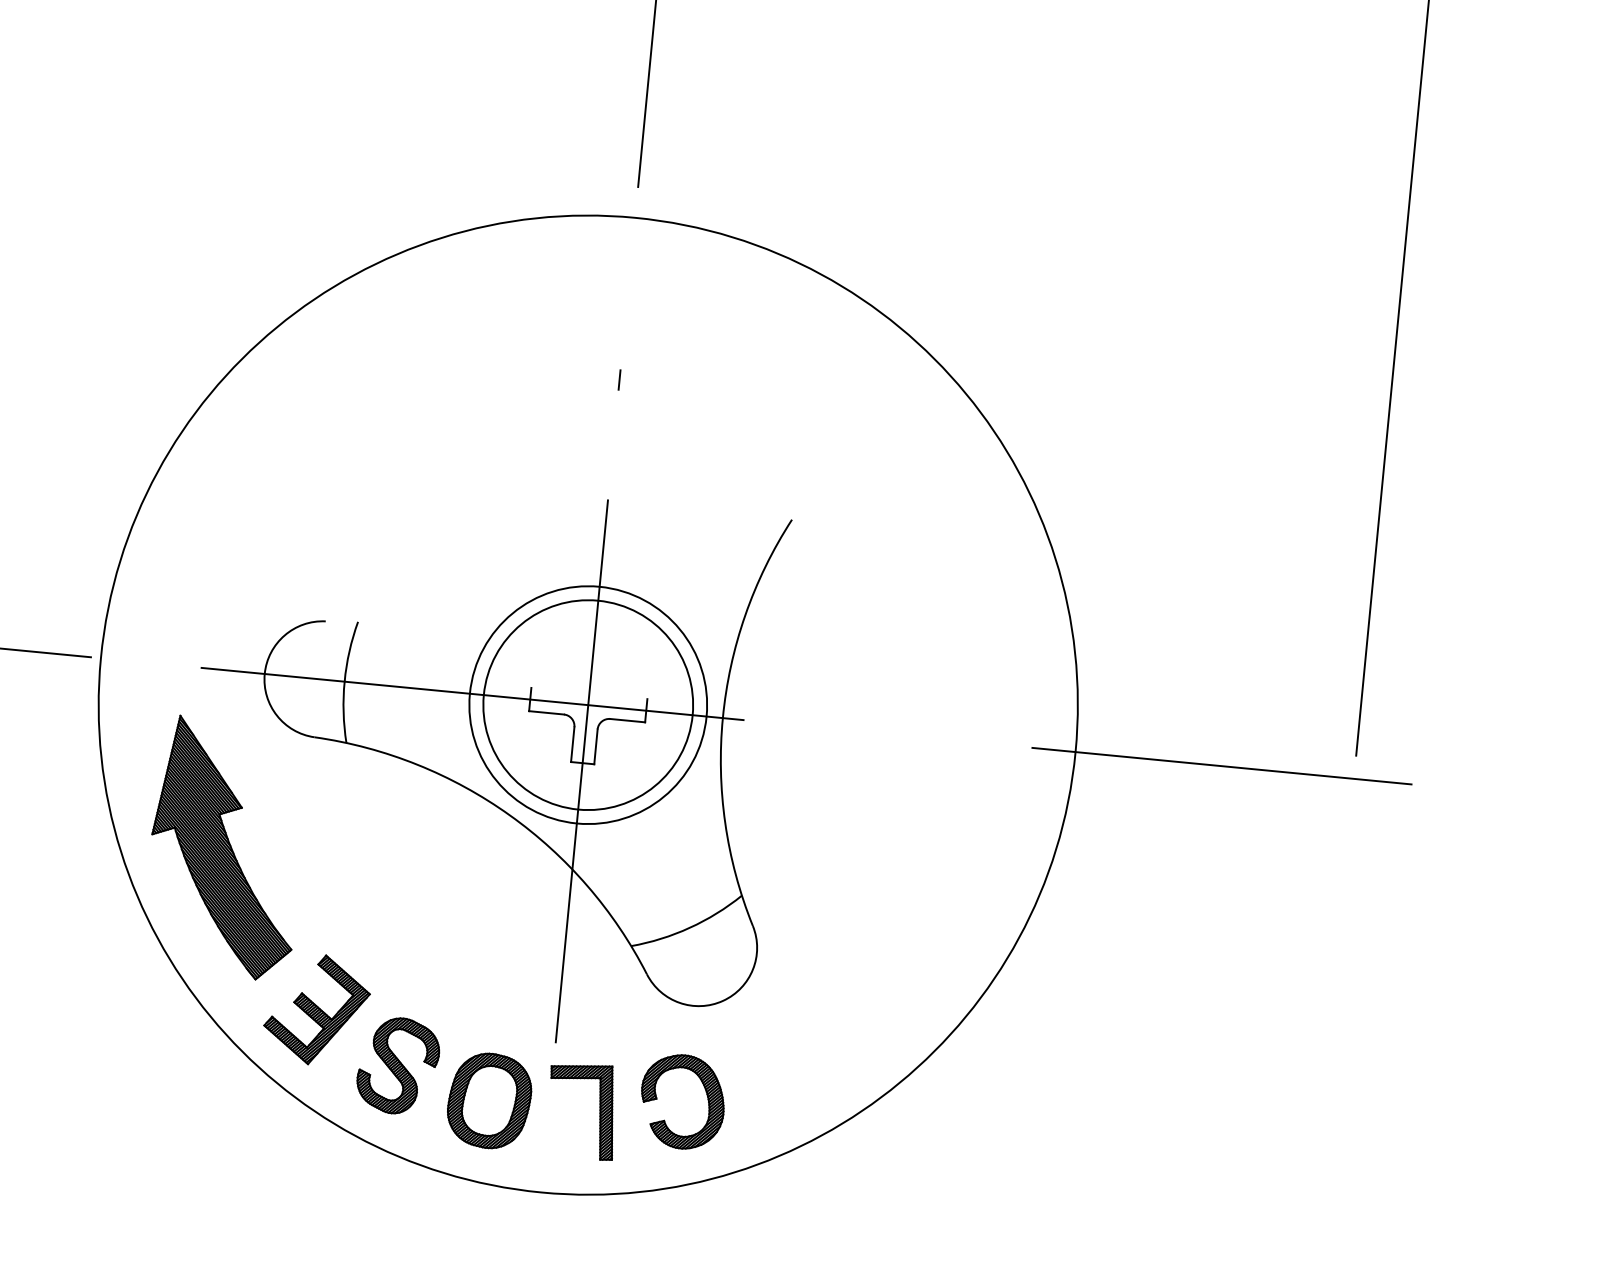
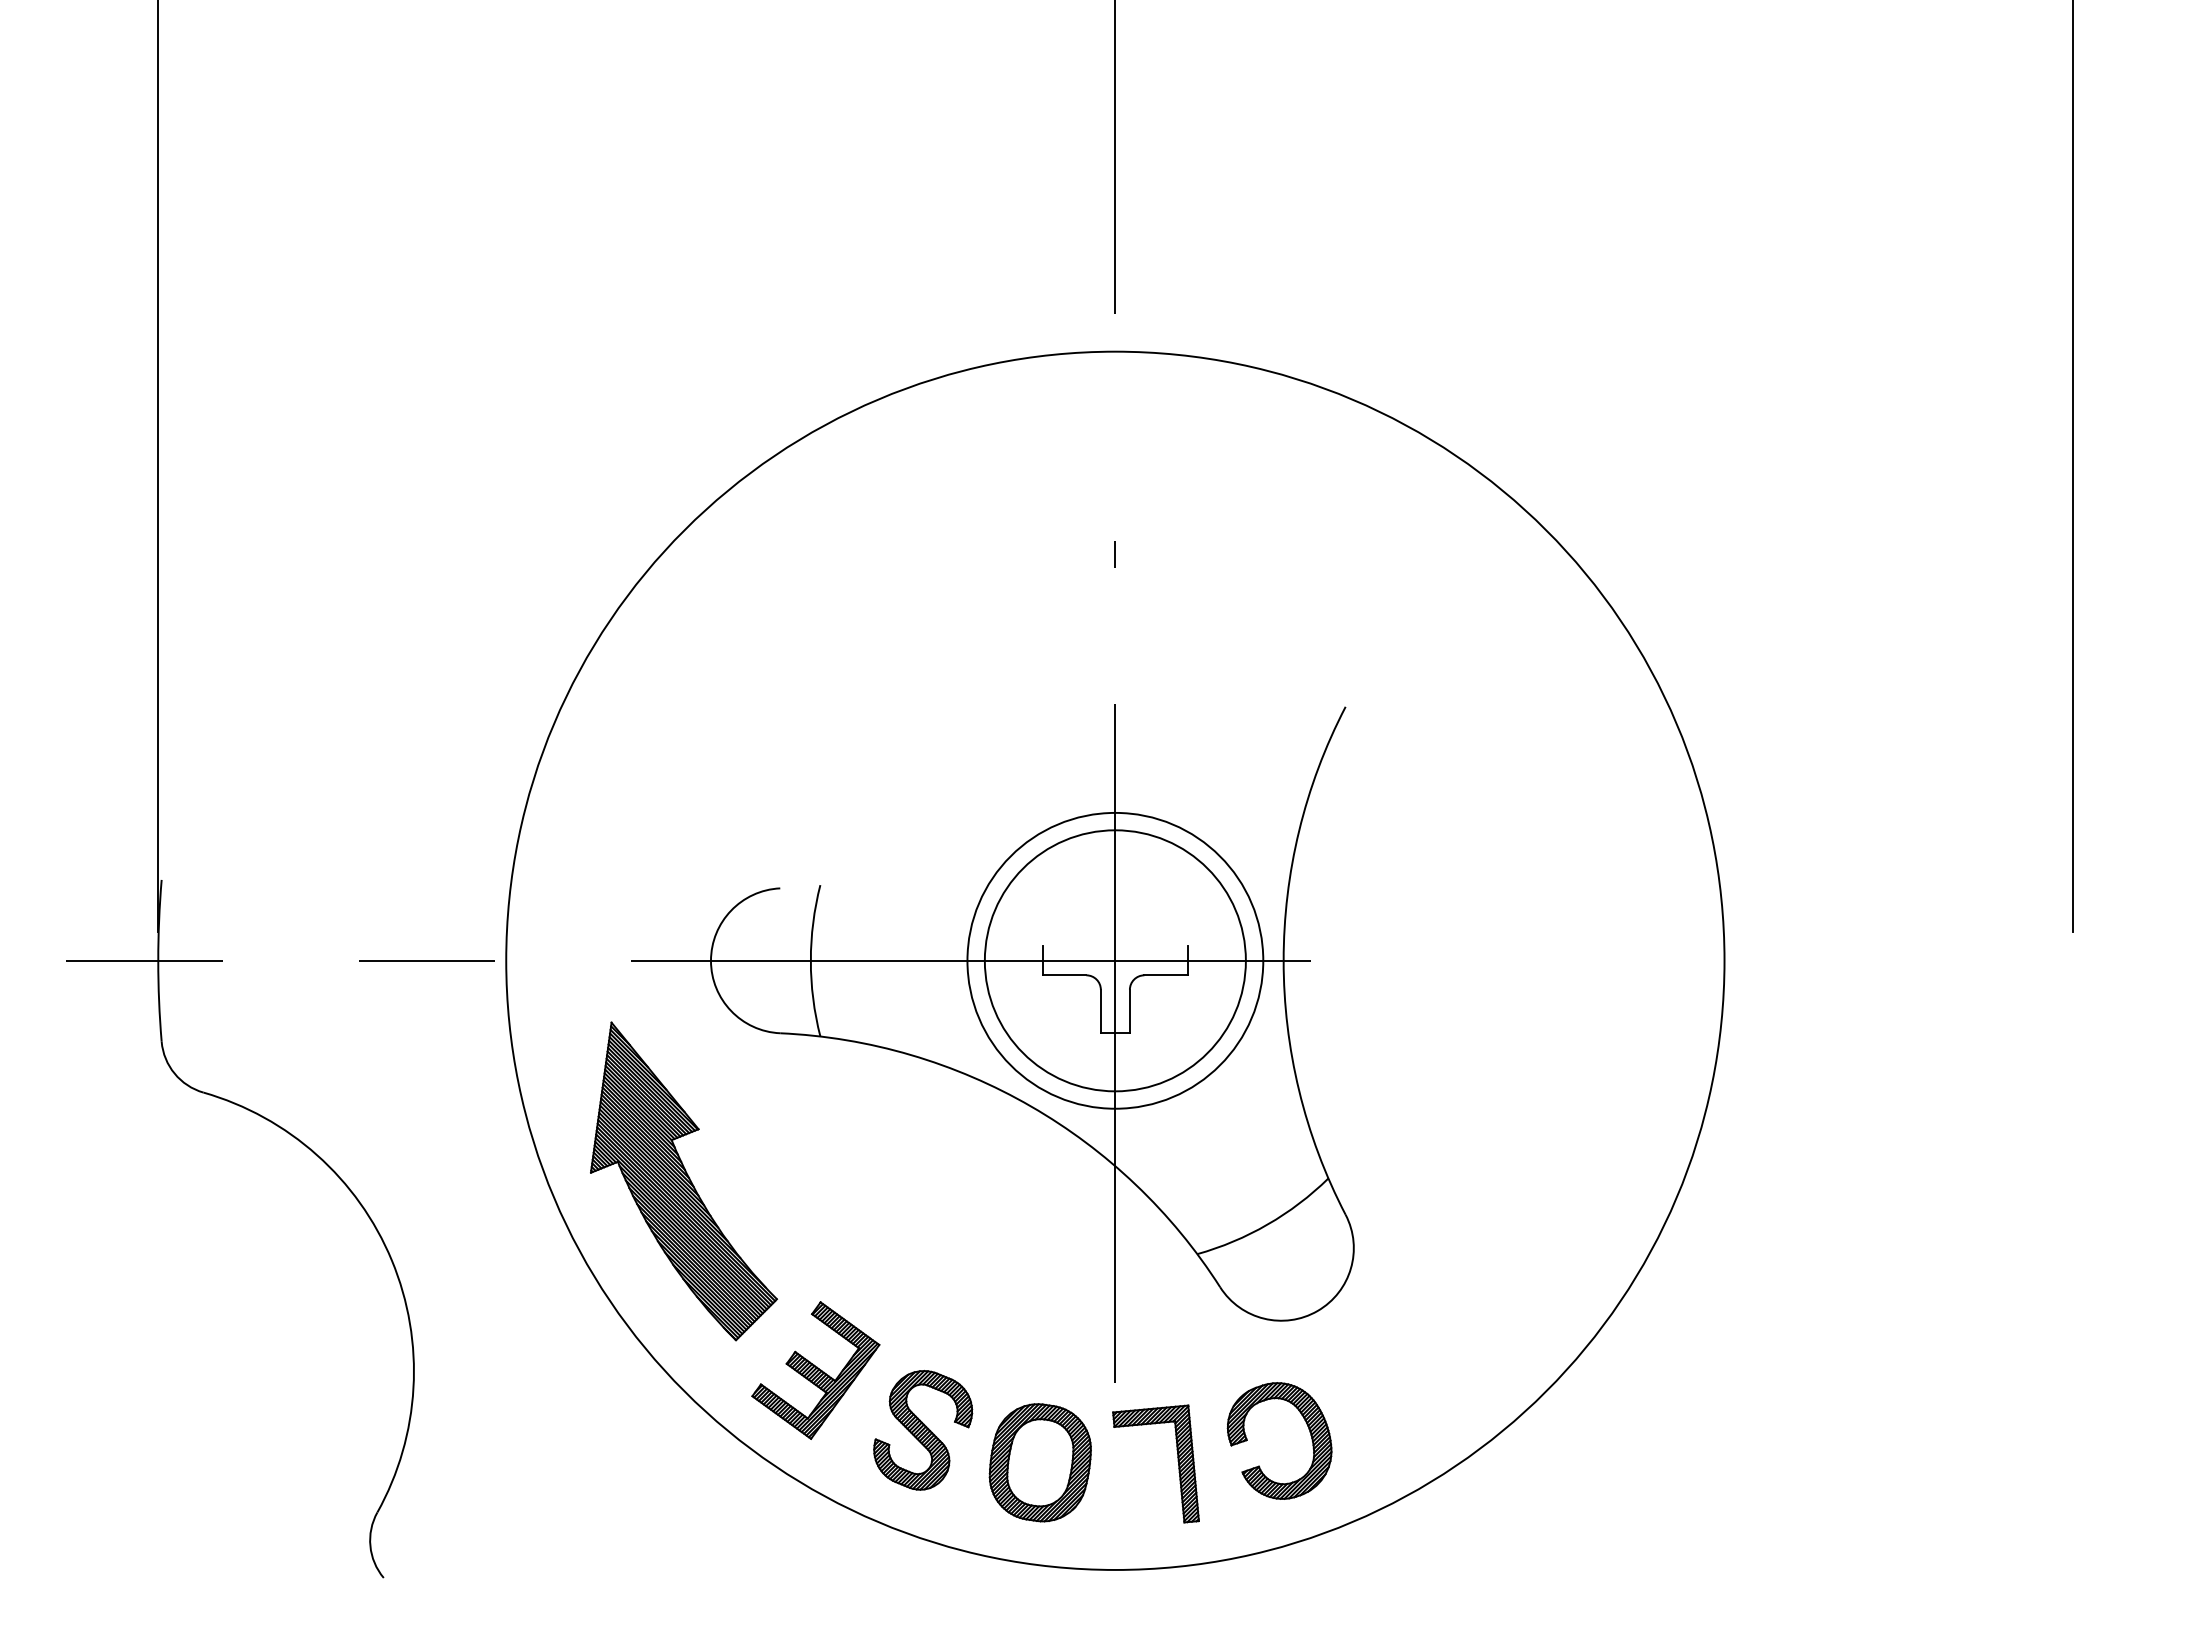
line: (1221, 765) -> (1907, 960), removed

